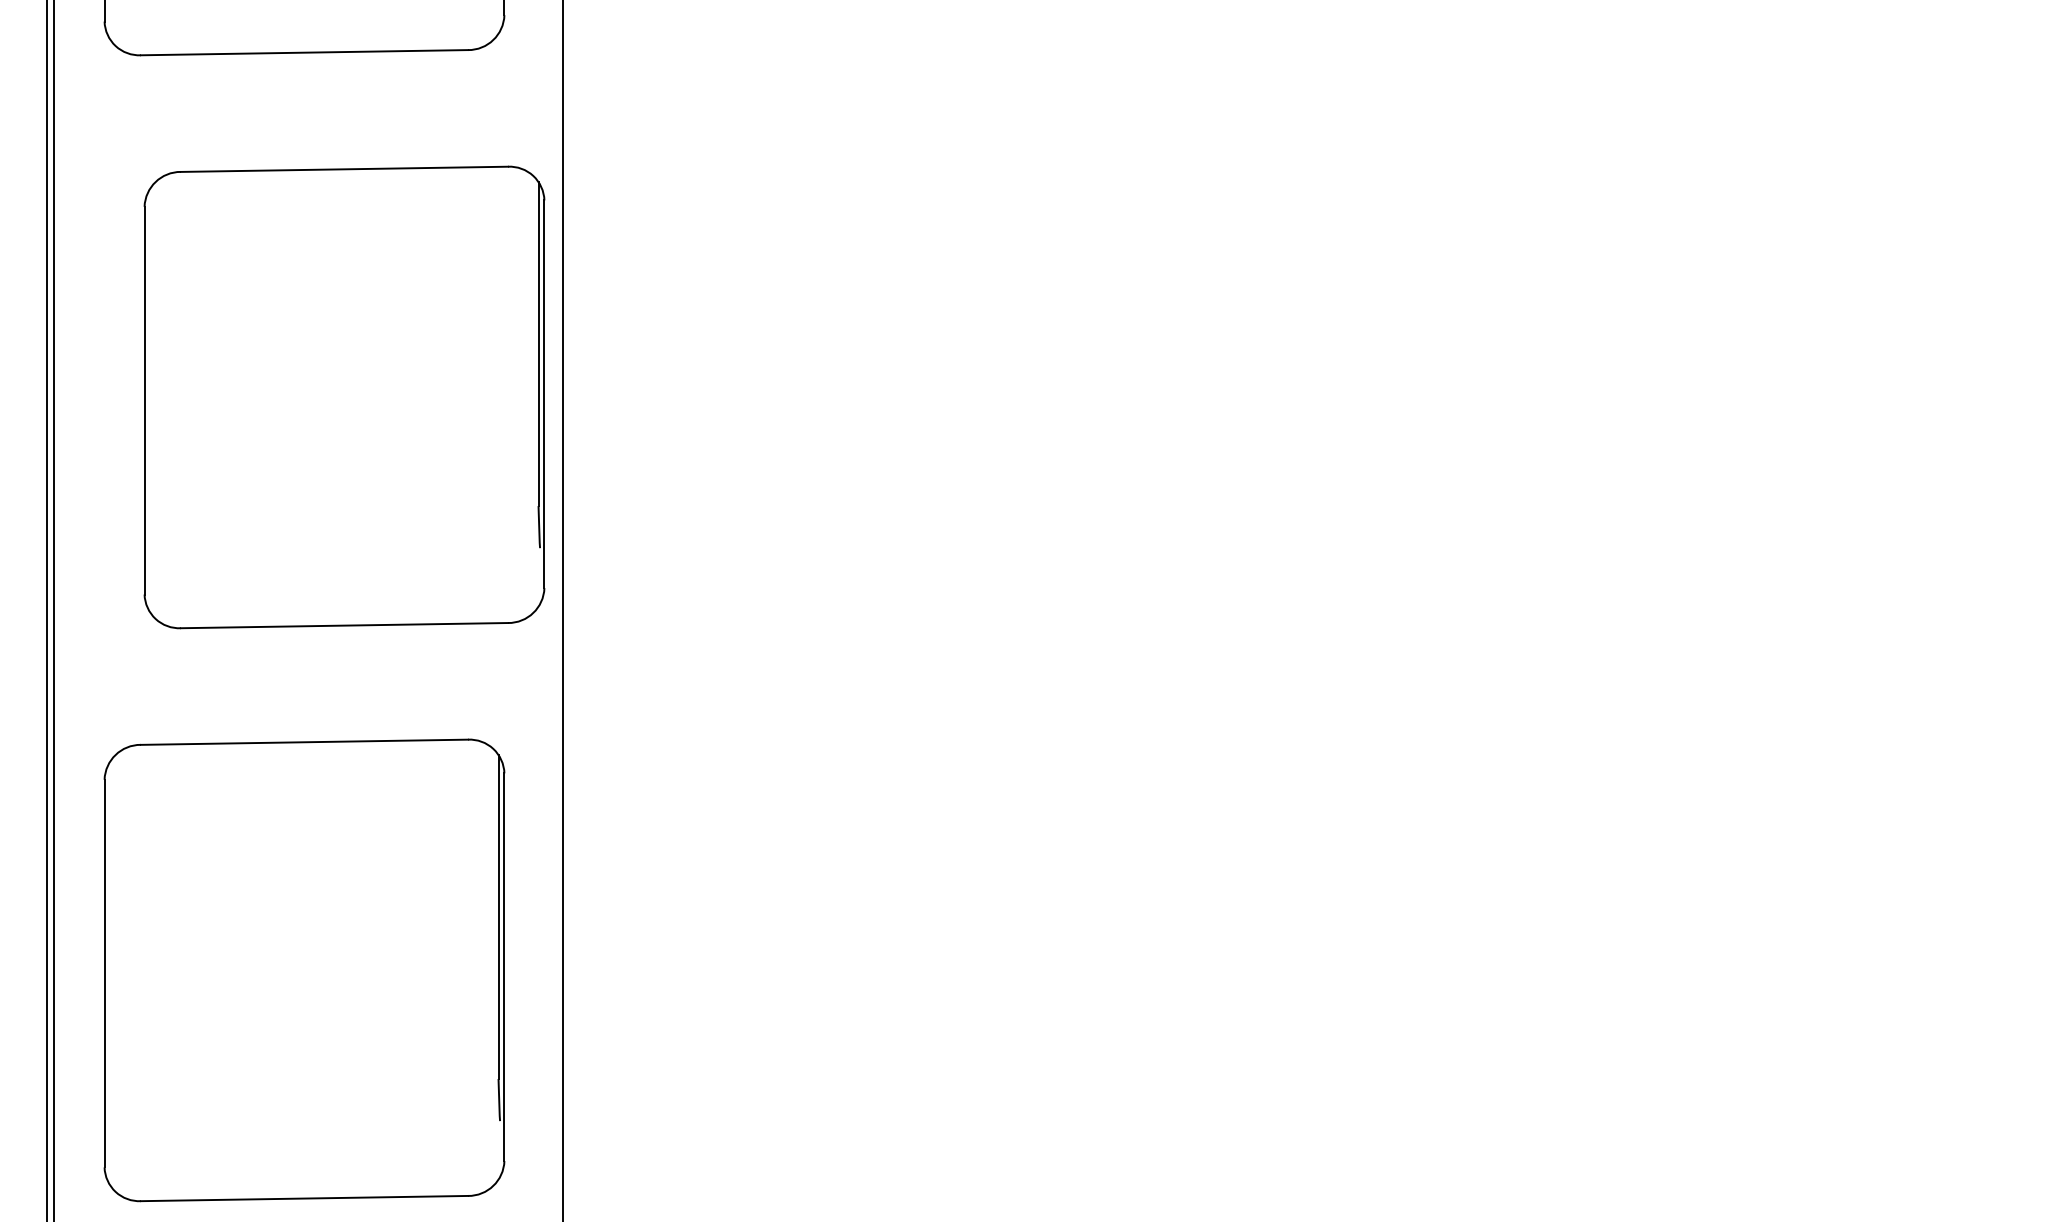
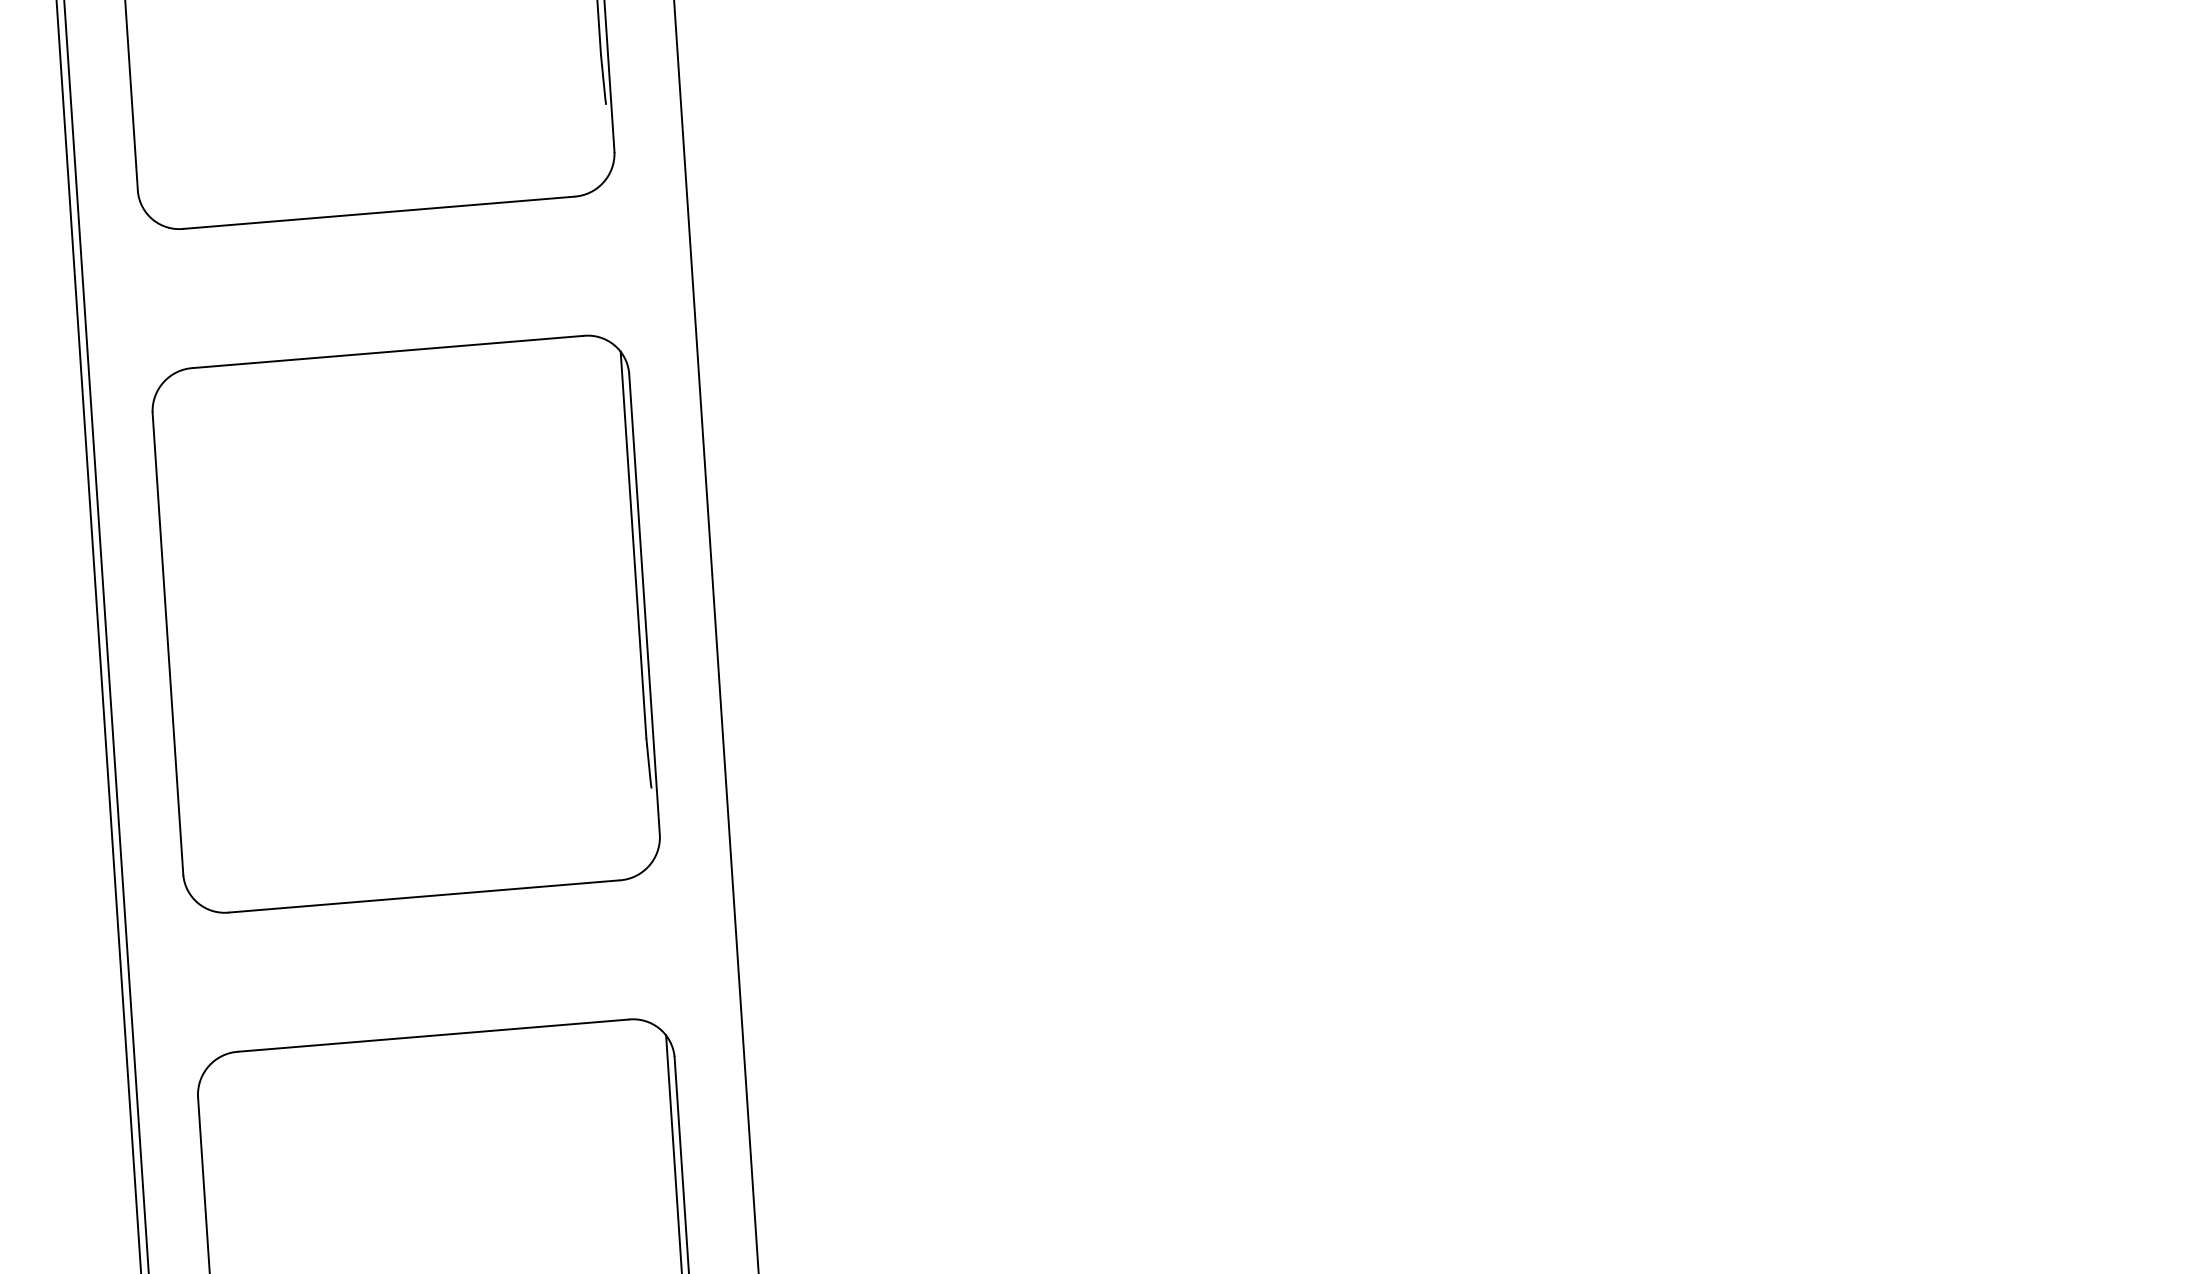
part: (344, 397) -> (406, 624), moved

